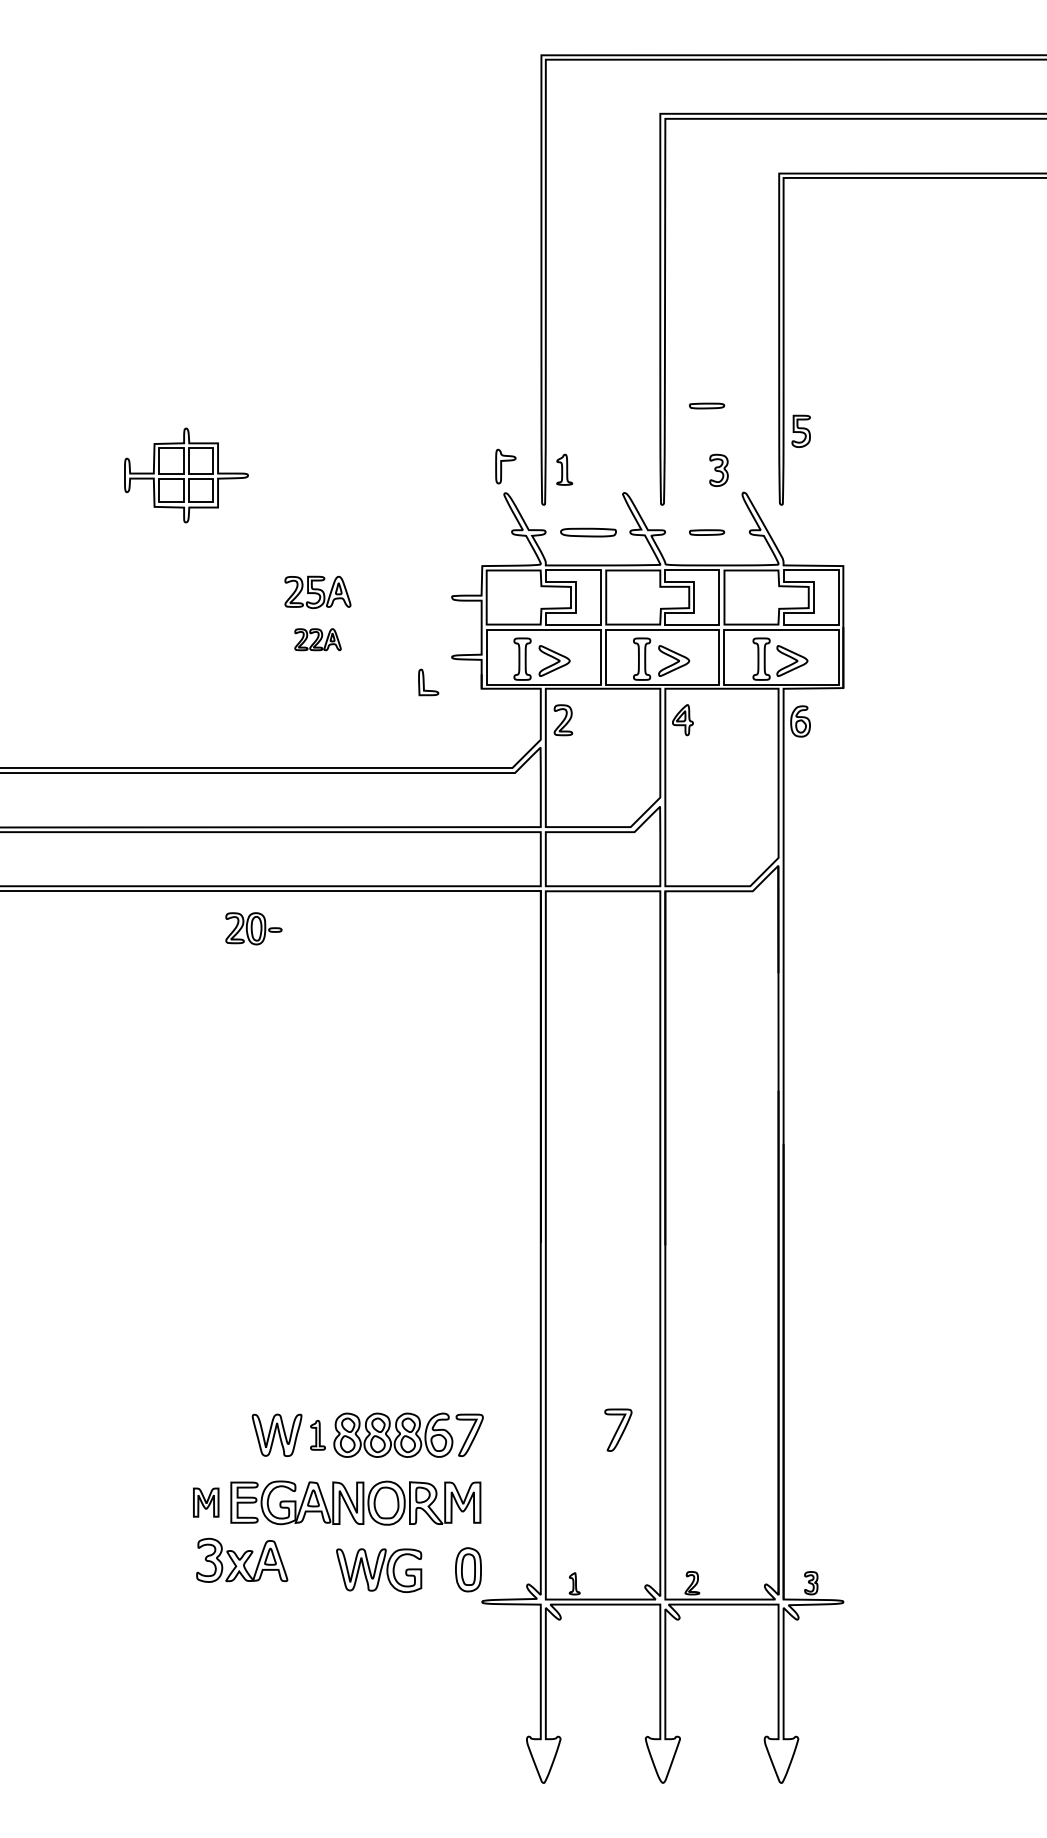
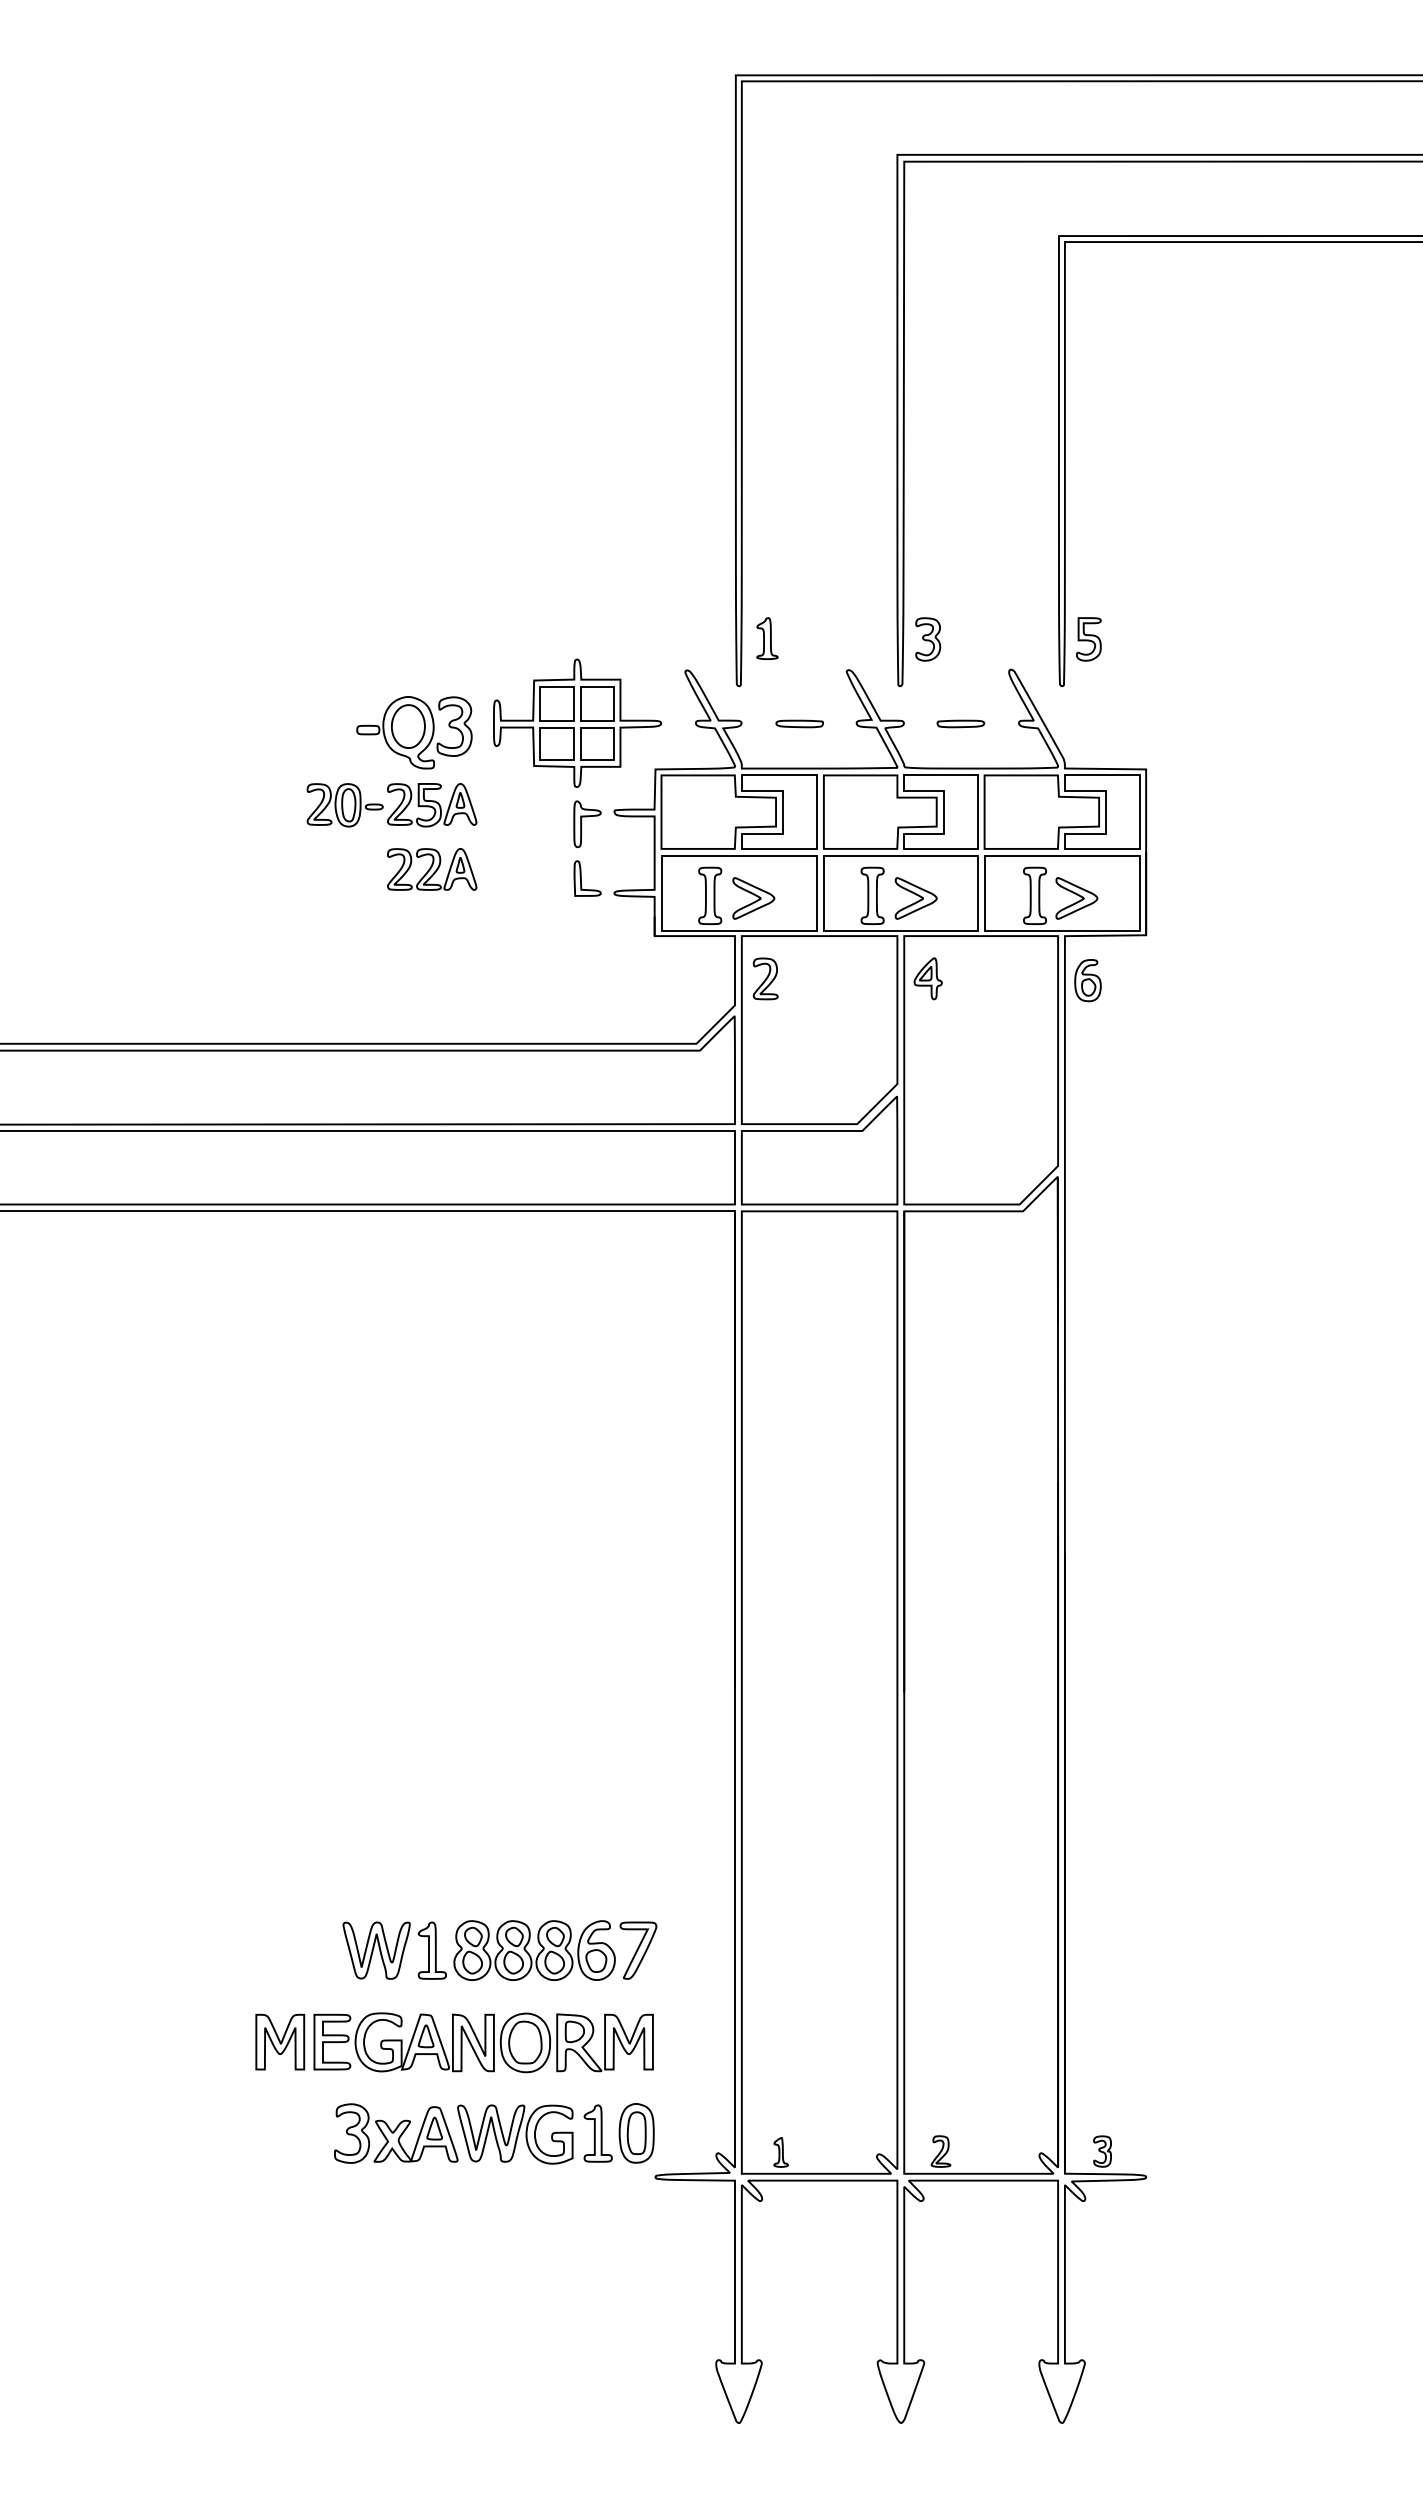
part: (706, 405) -> (960, 551), removed
part: (800, 431) -> (1088, 639), moved
part: (505, 466) -> (587, 824), moved
part: (719, 470) -> (928, 639), moved
part: (186, 474) -> (577, 722), moved
part: (588, 532) -> (799, 723), size x0.62
part: (304, 538) -> (414, 732), added
part: (318, 639) -> (432, 869), size x1.43
part: (428, 682) -> (587, 878), moved
part: (253, 928) -> (344, 805), moved
part: (618, 1430) -> (840, 1943), removed
part: (317, 1435) -> (431, 1950), size x1.43
part: (206, 1502) -> (280, 2041), size x1.43
part: (242, 1560) -> (396, 2133), moved
part: (439, 1569) -> (597, 2133), added

